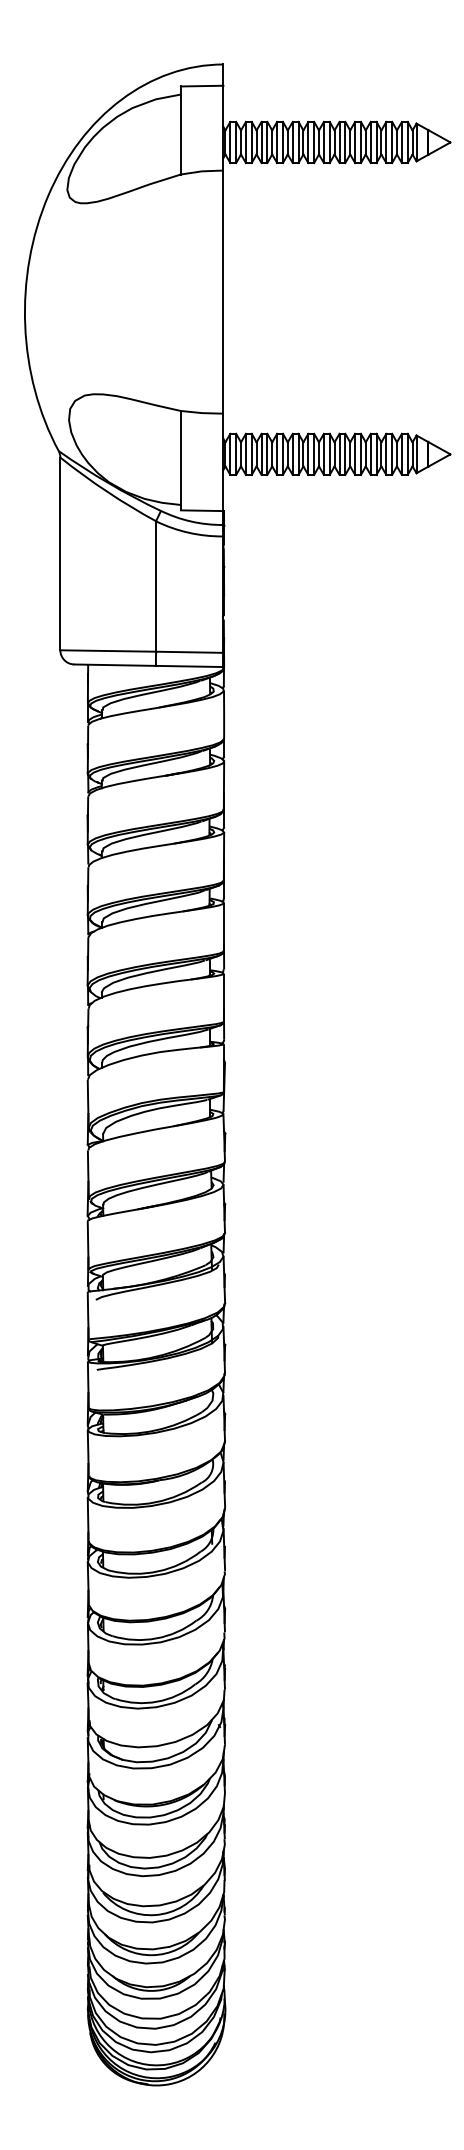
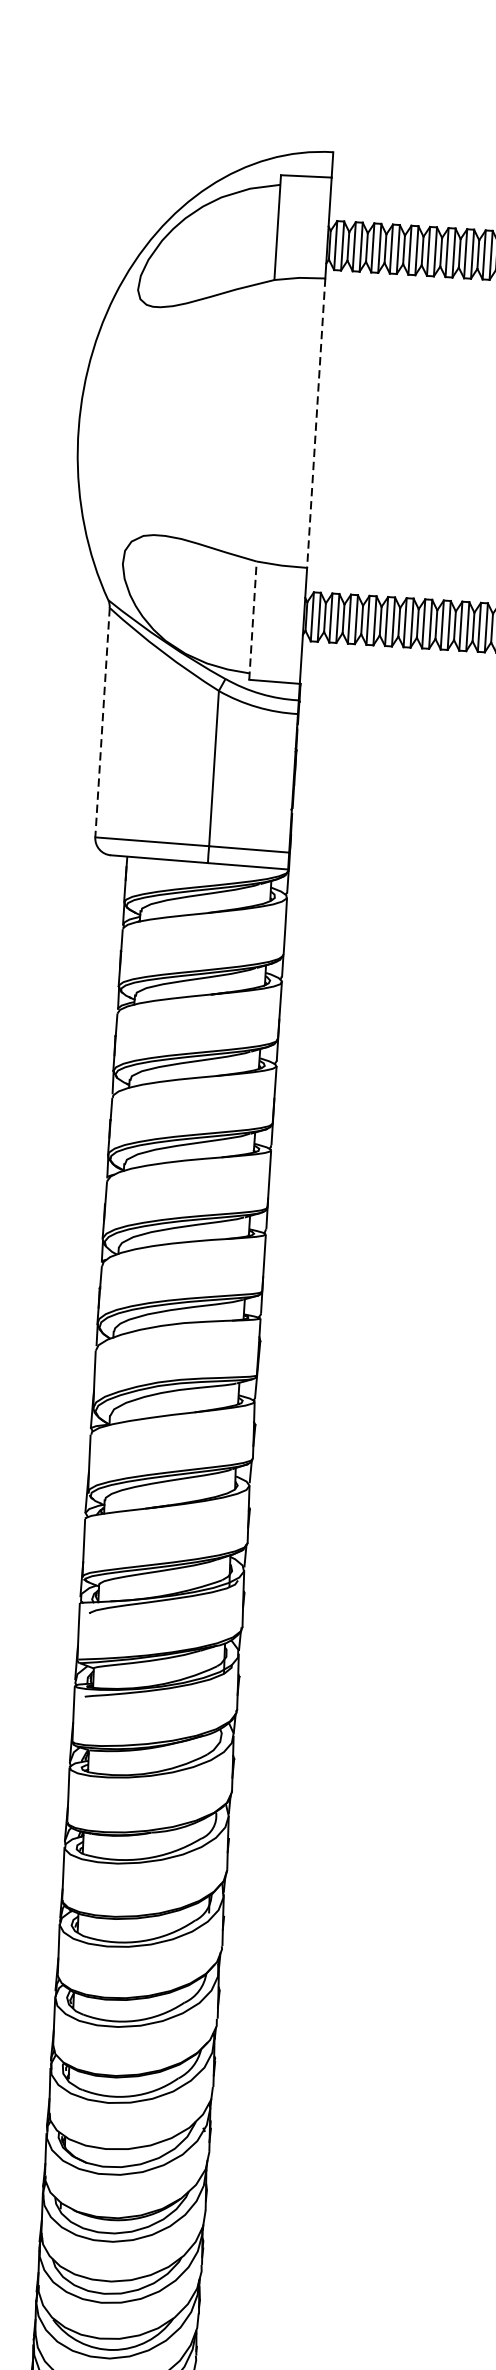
line: (223, 292) -> (316, 423), solid -> dashed
line: (180, 460) -> (252, 620), solid -> dashed
line: (60, 554) -> (102, 723), solid -> dashed

